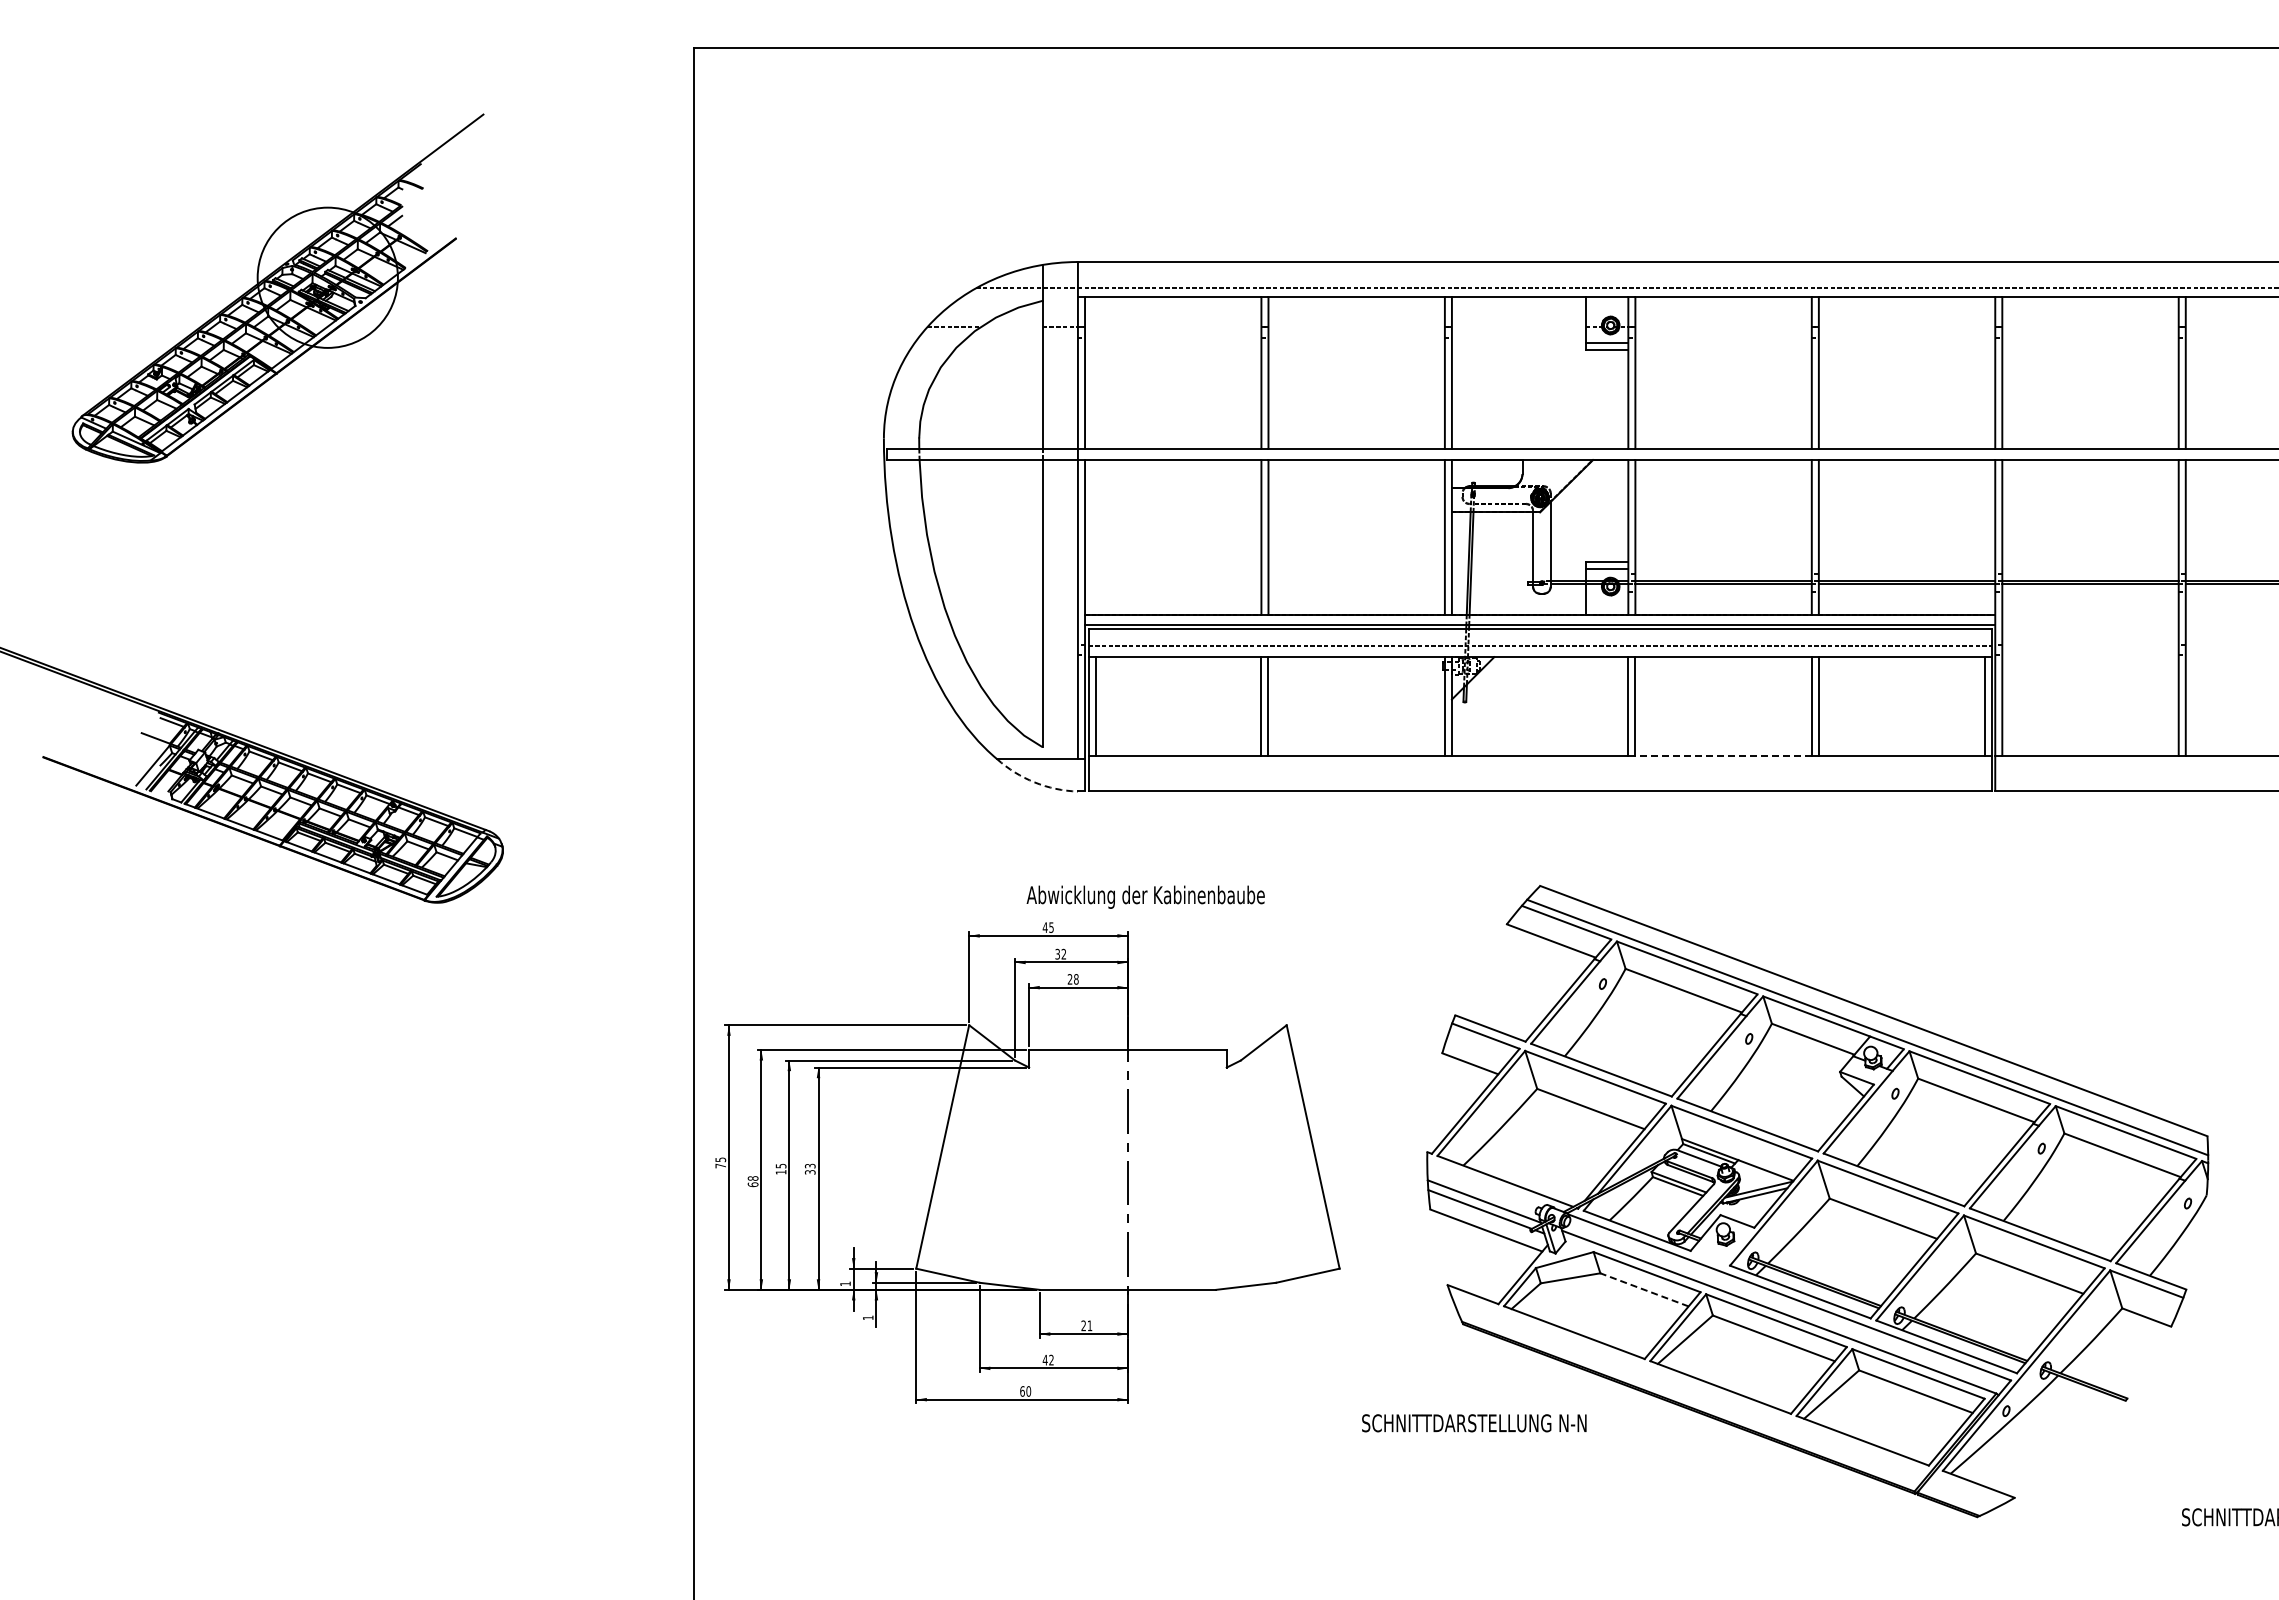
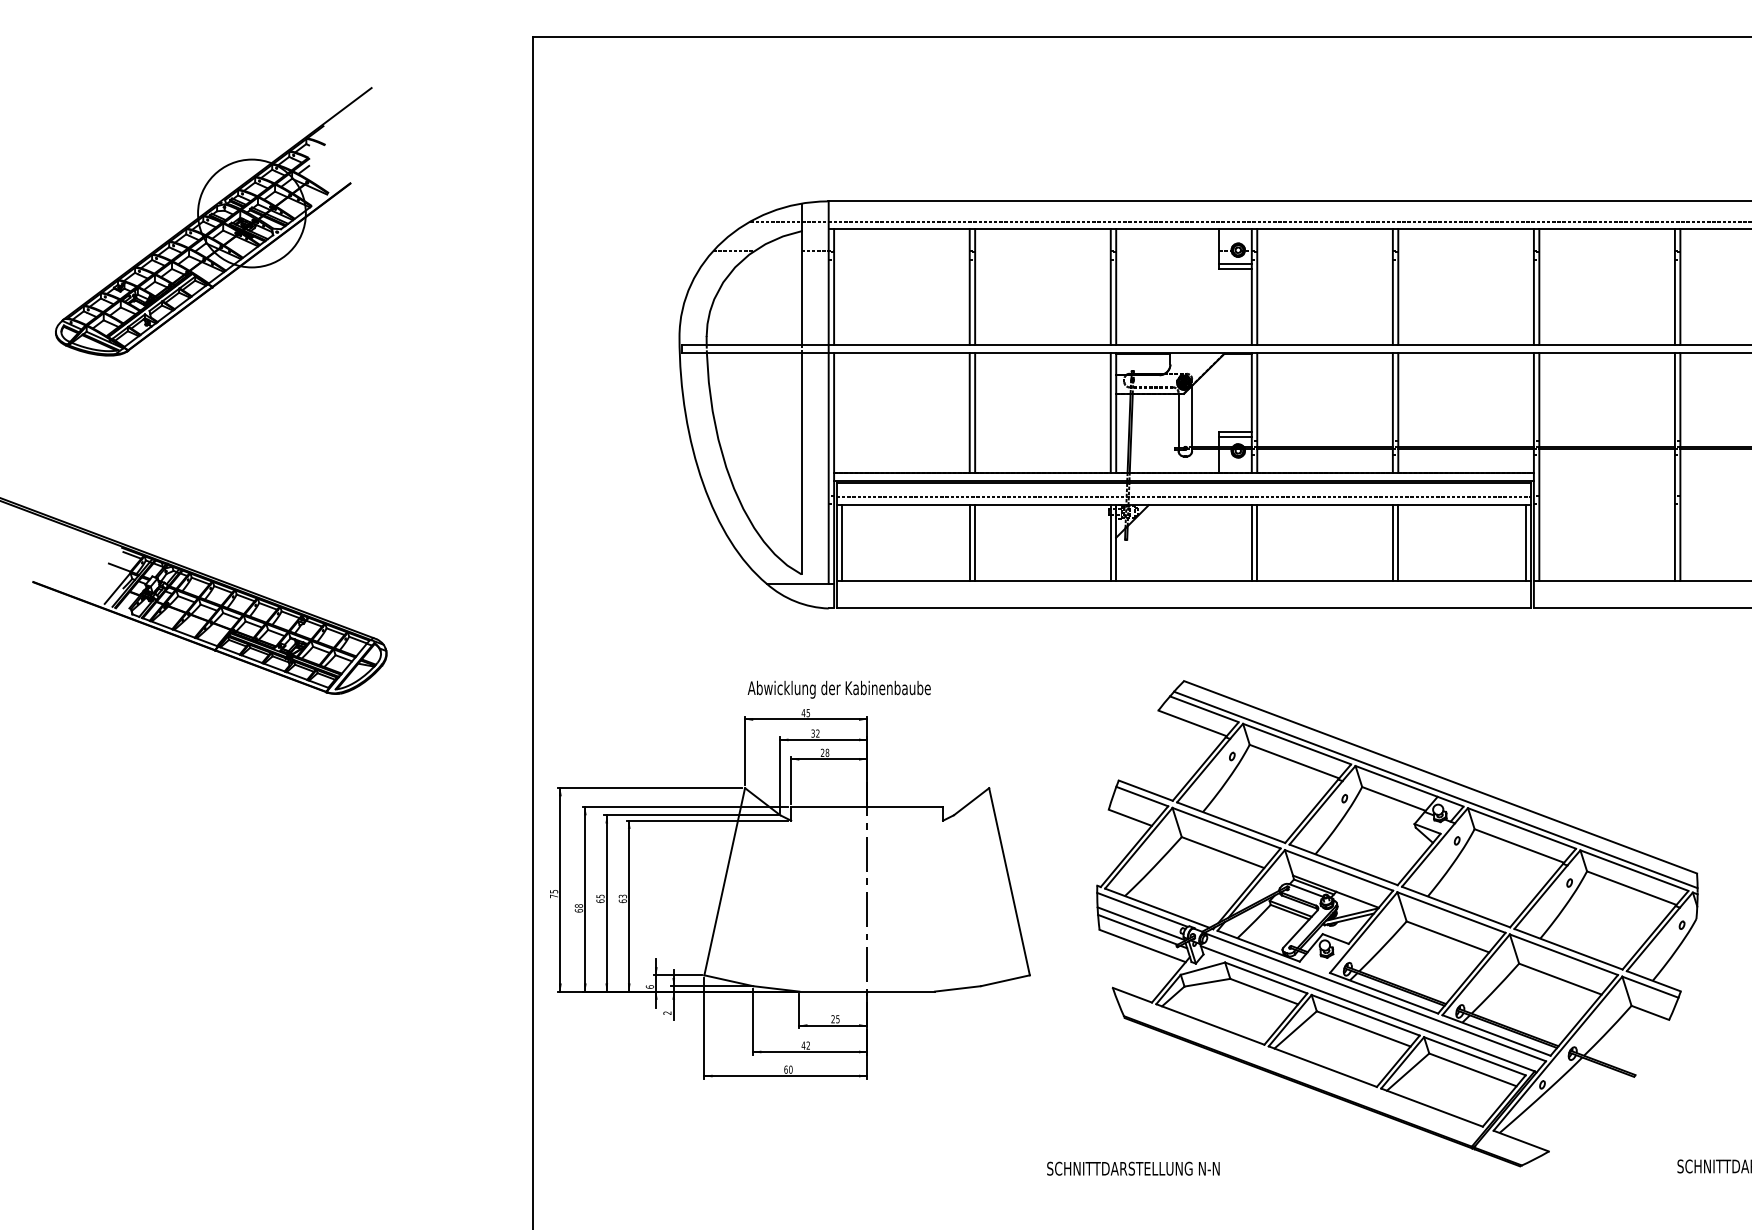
line: (1723, 755) -> (1324, 580), dashed -> solid
arc: (1034, 782) -> (795, 601), dashed -> solid
text: (1145, 896) -> (839, 689), moved
text: (780, 1171) -> (600, 900), 15 -> 65
text: (809, 1171) -> (622, 900), 33 -> 63
line: (1485, 1183) -> (1142, 909), added
text: (845, 1283) -> (649, 986), 1 -> 6
line: (1644, 1289) -> (1264, 991), dashed -> solid
text: (867, 1317) -> (666, 1012), 1 -> 2
text: (1089, 1325) -> (837, 1019), 21 -> 25
text: (1474, 1423) -> (1133, 1168), moved

